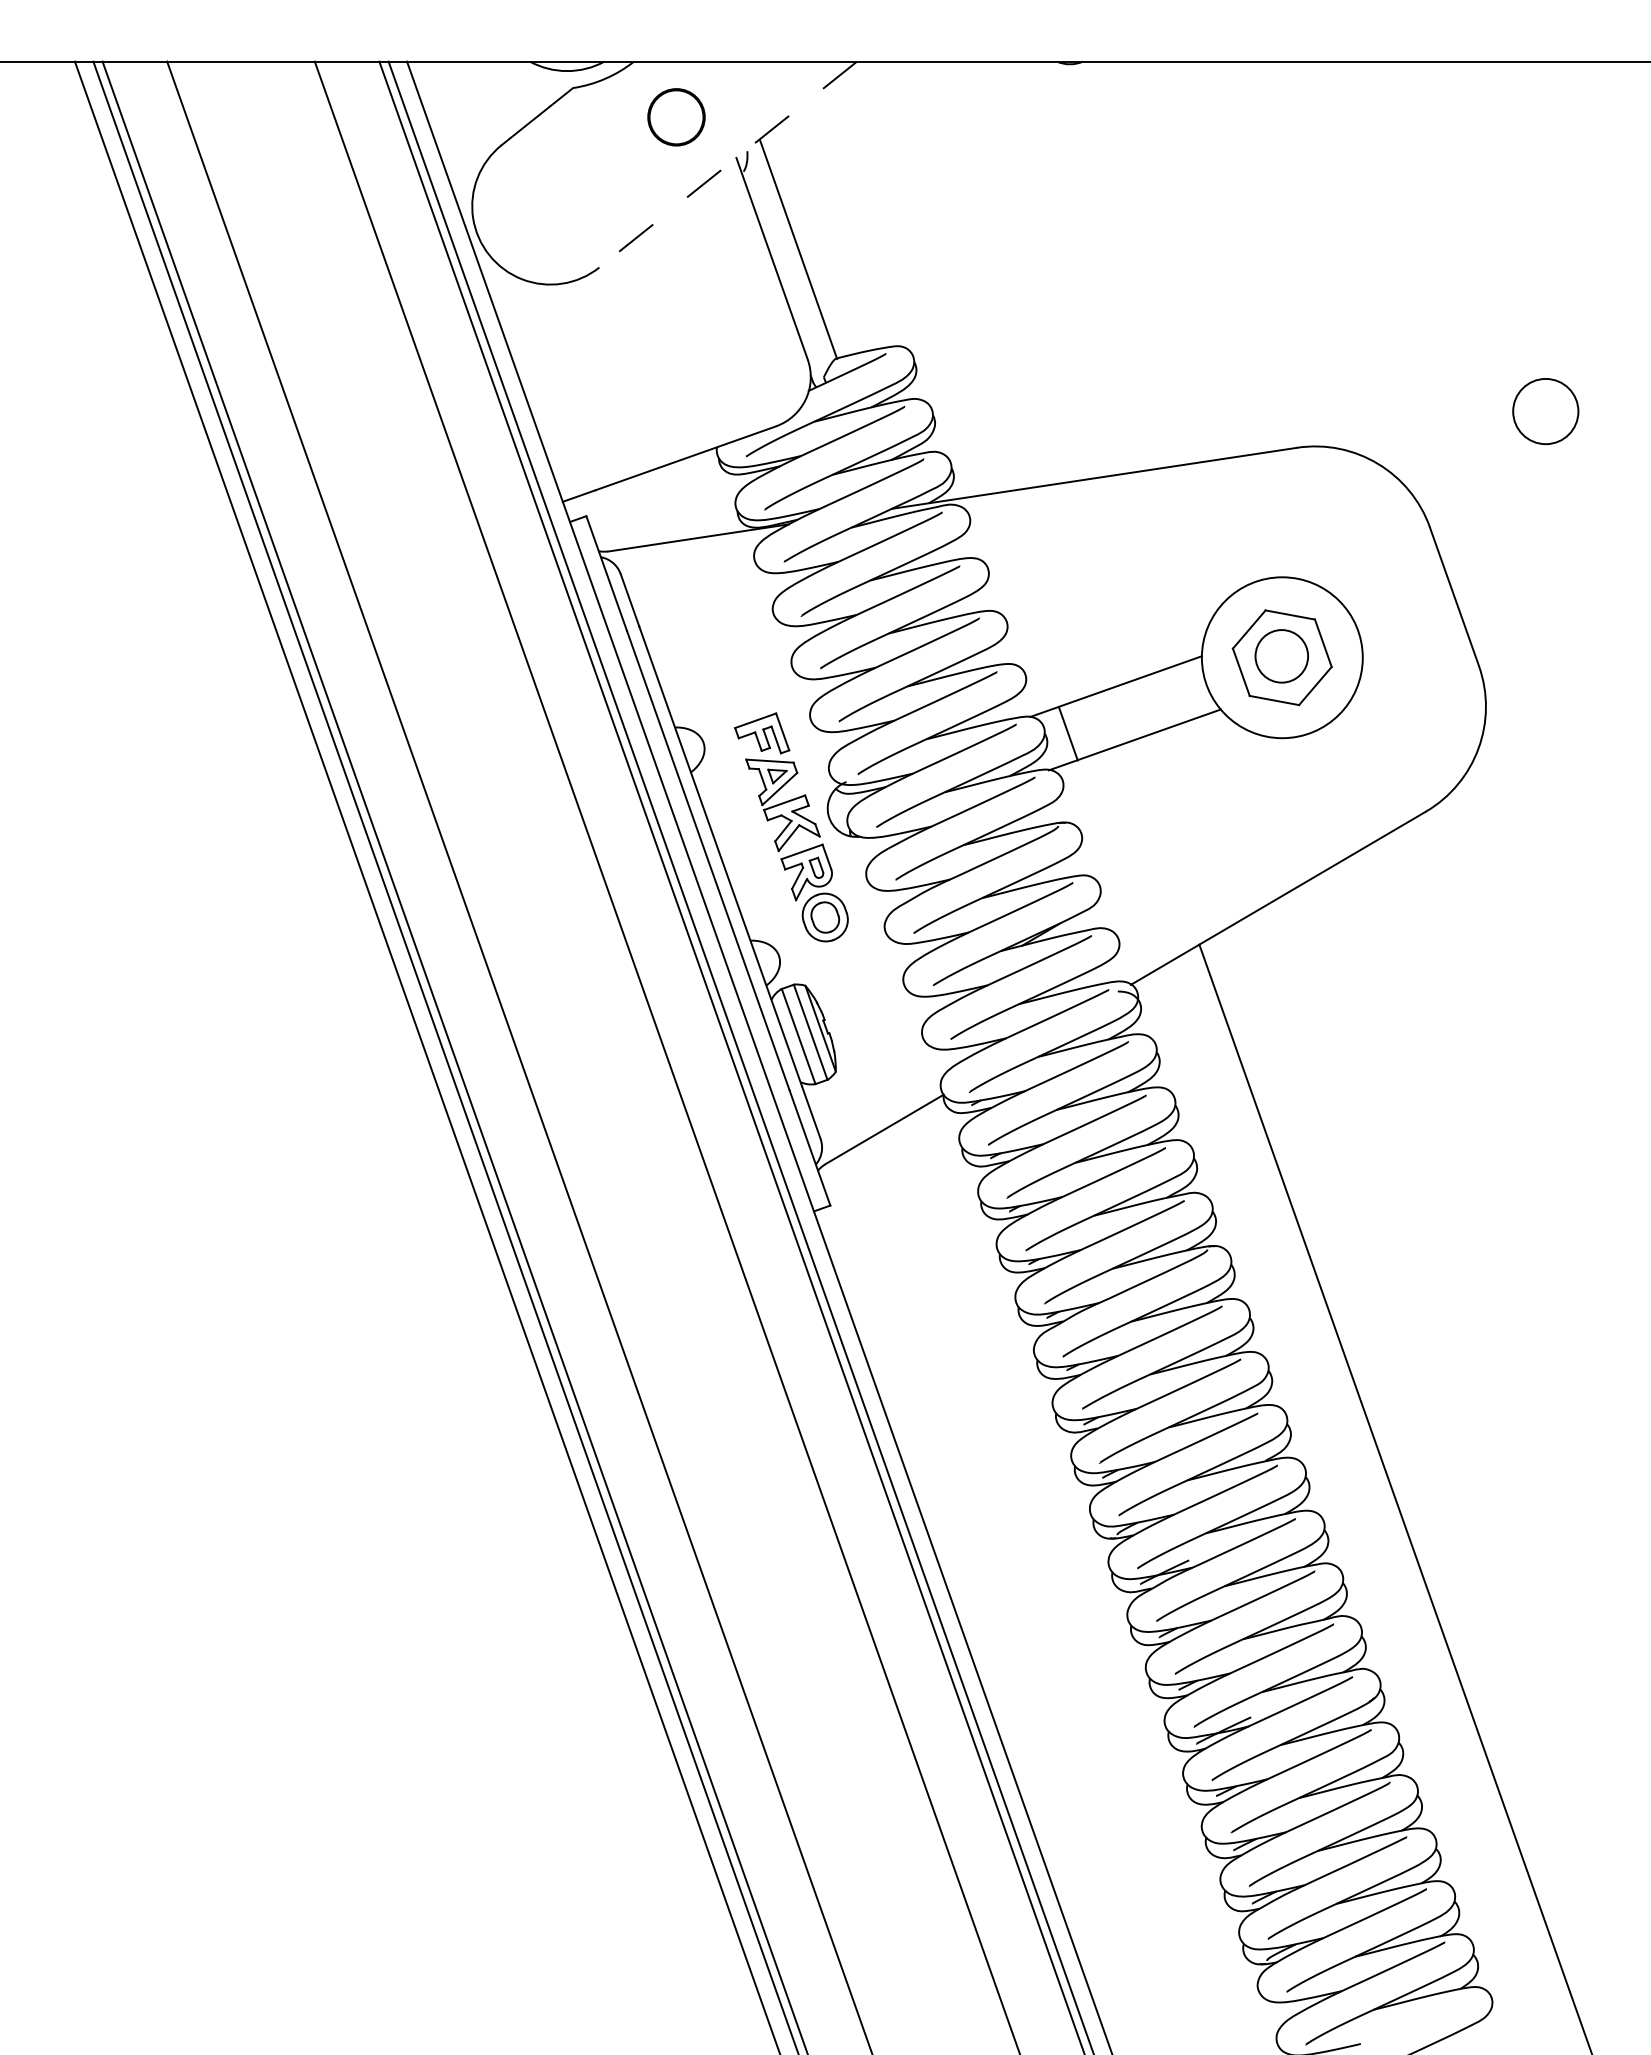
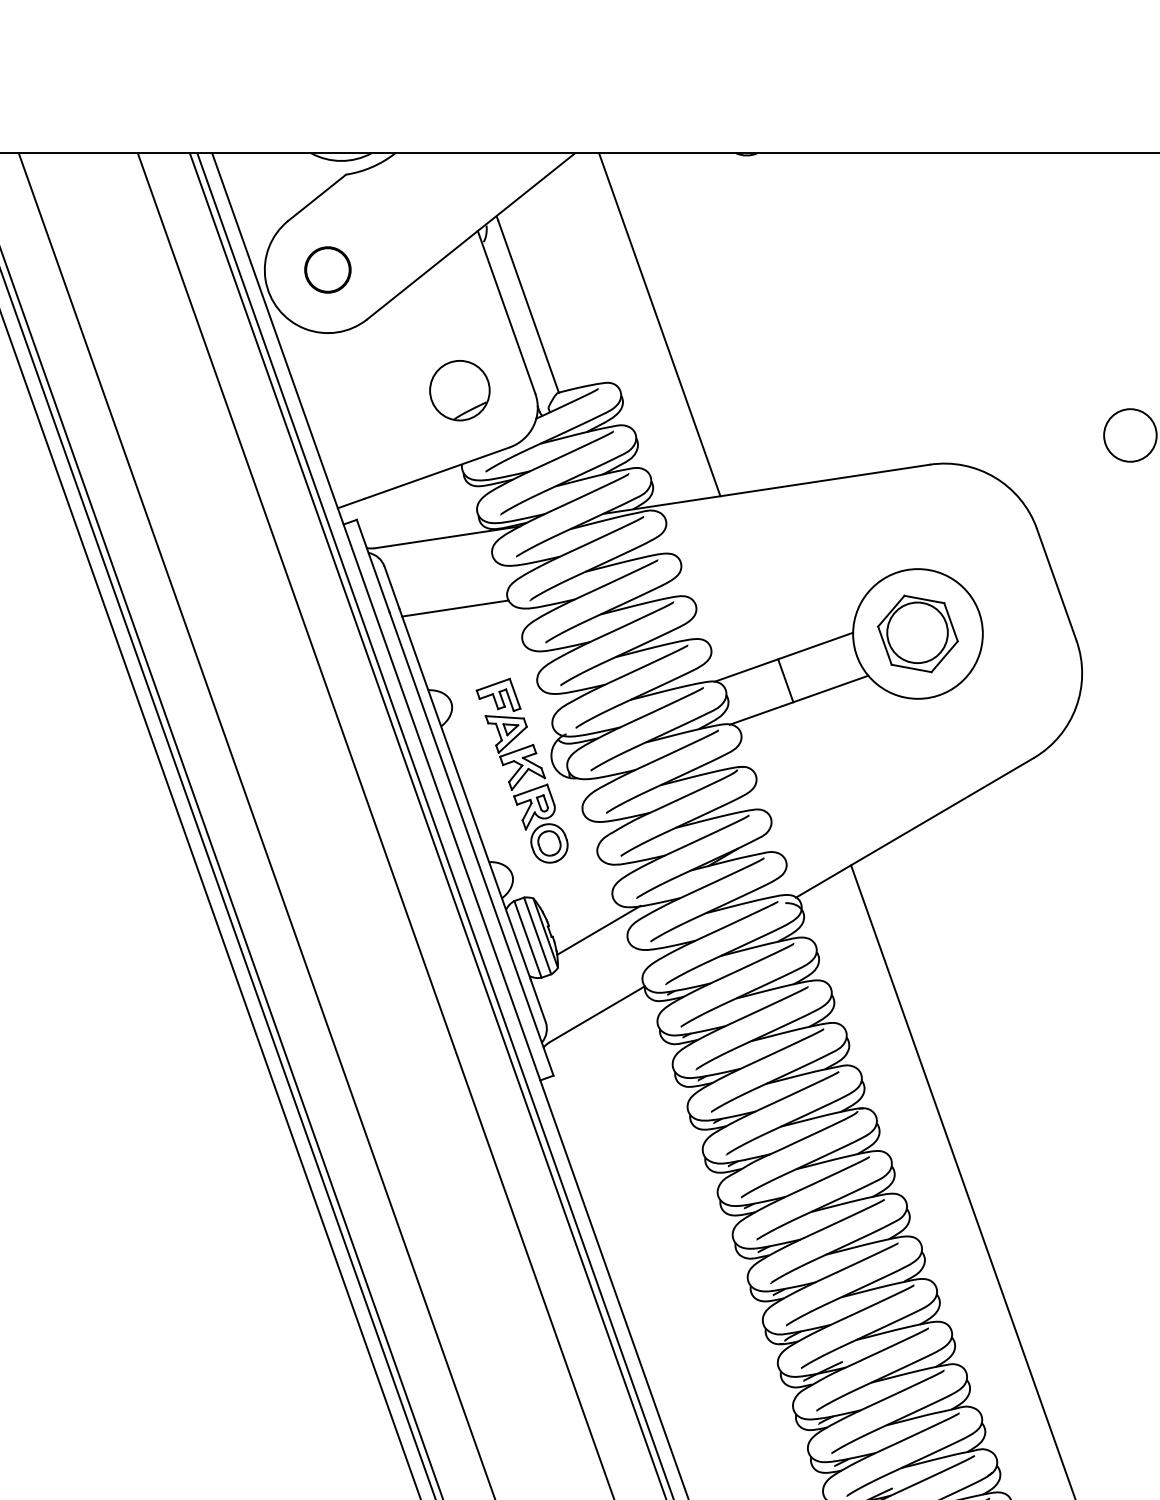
circle: (676, 117) -> (327, 270), moved
line: (728, 164) -> (471, 236), dashed -> solid
line: (961, 273) -> (659, 324), added
part: (714, 355) -> (460, 390), added
line: (708, 626) -> (455, 608), added
circle: (1281, 655) -> (917, 632), size x1.43
line: (1067, 733) -> (785, 680), moved
line: (886, 1025) -> (598, 930), added

